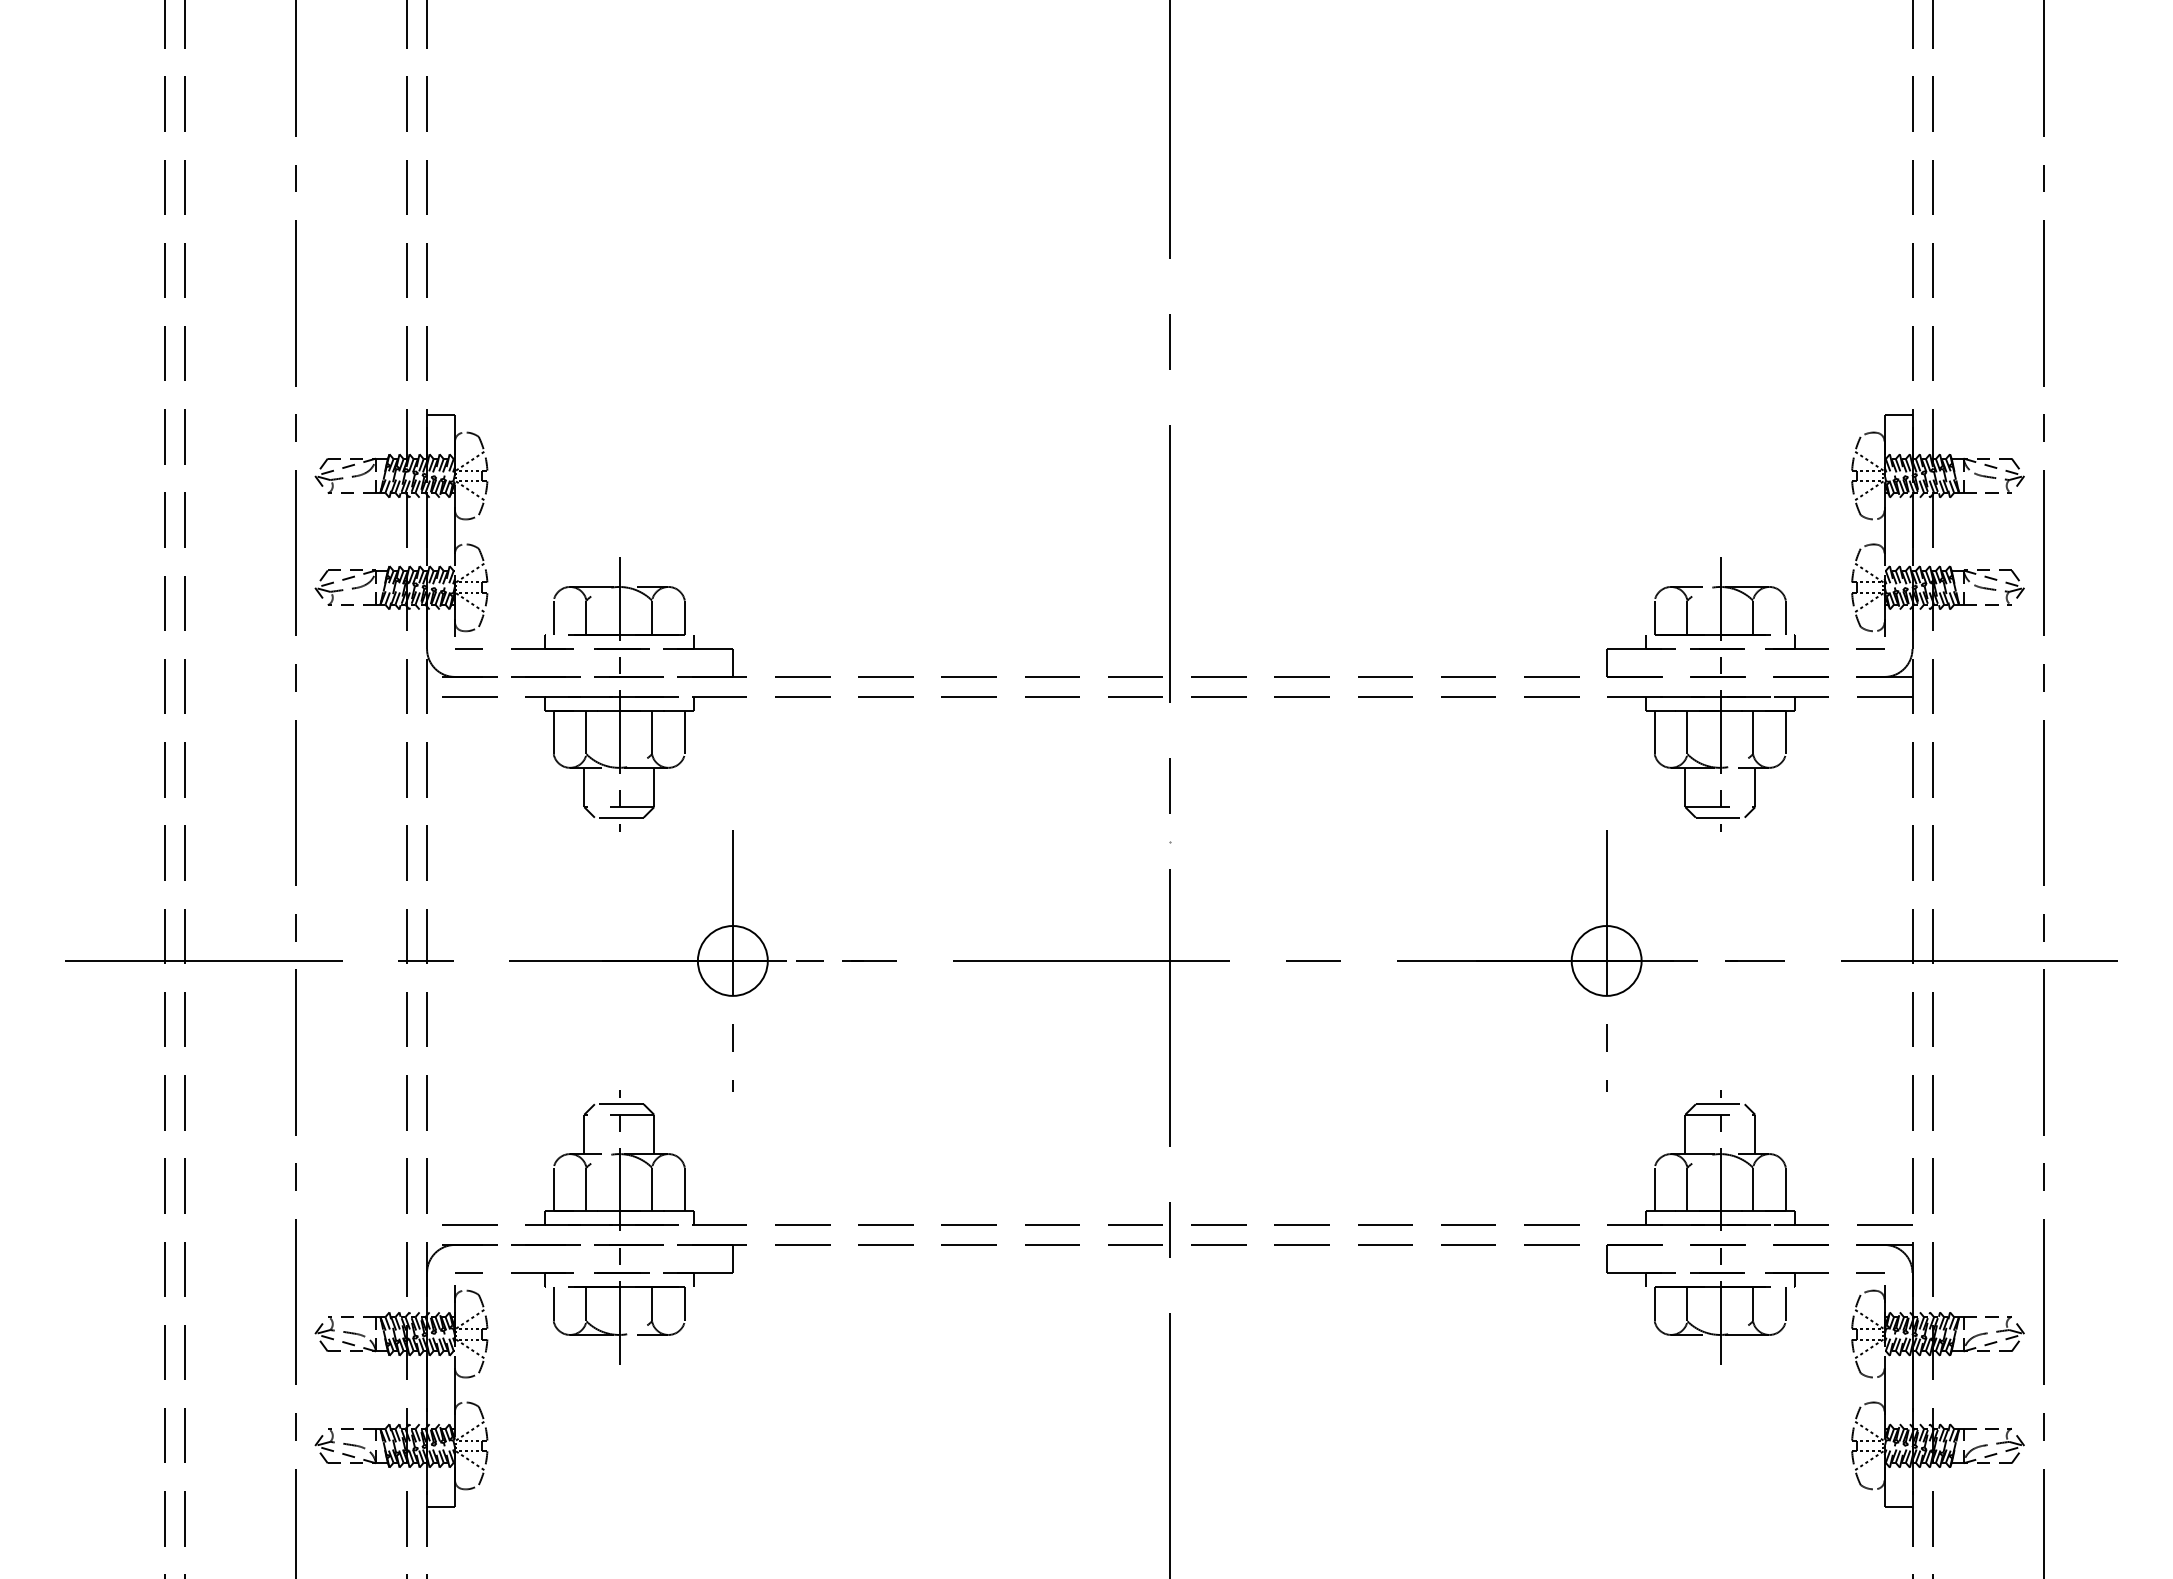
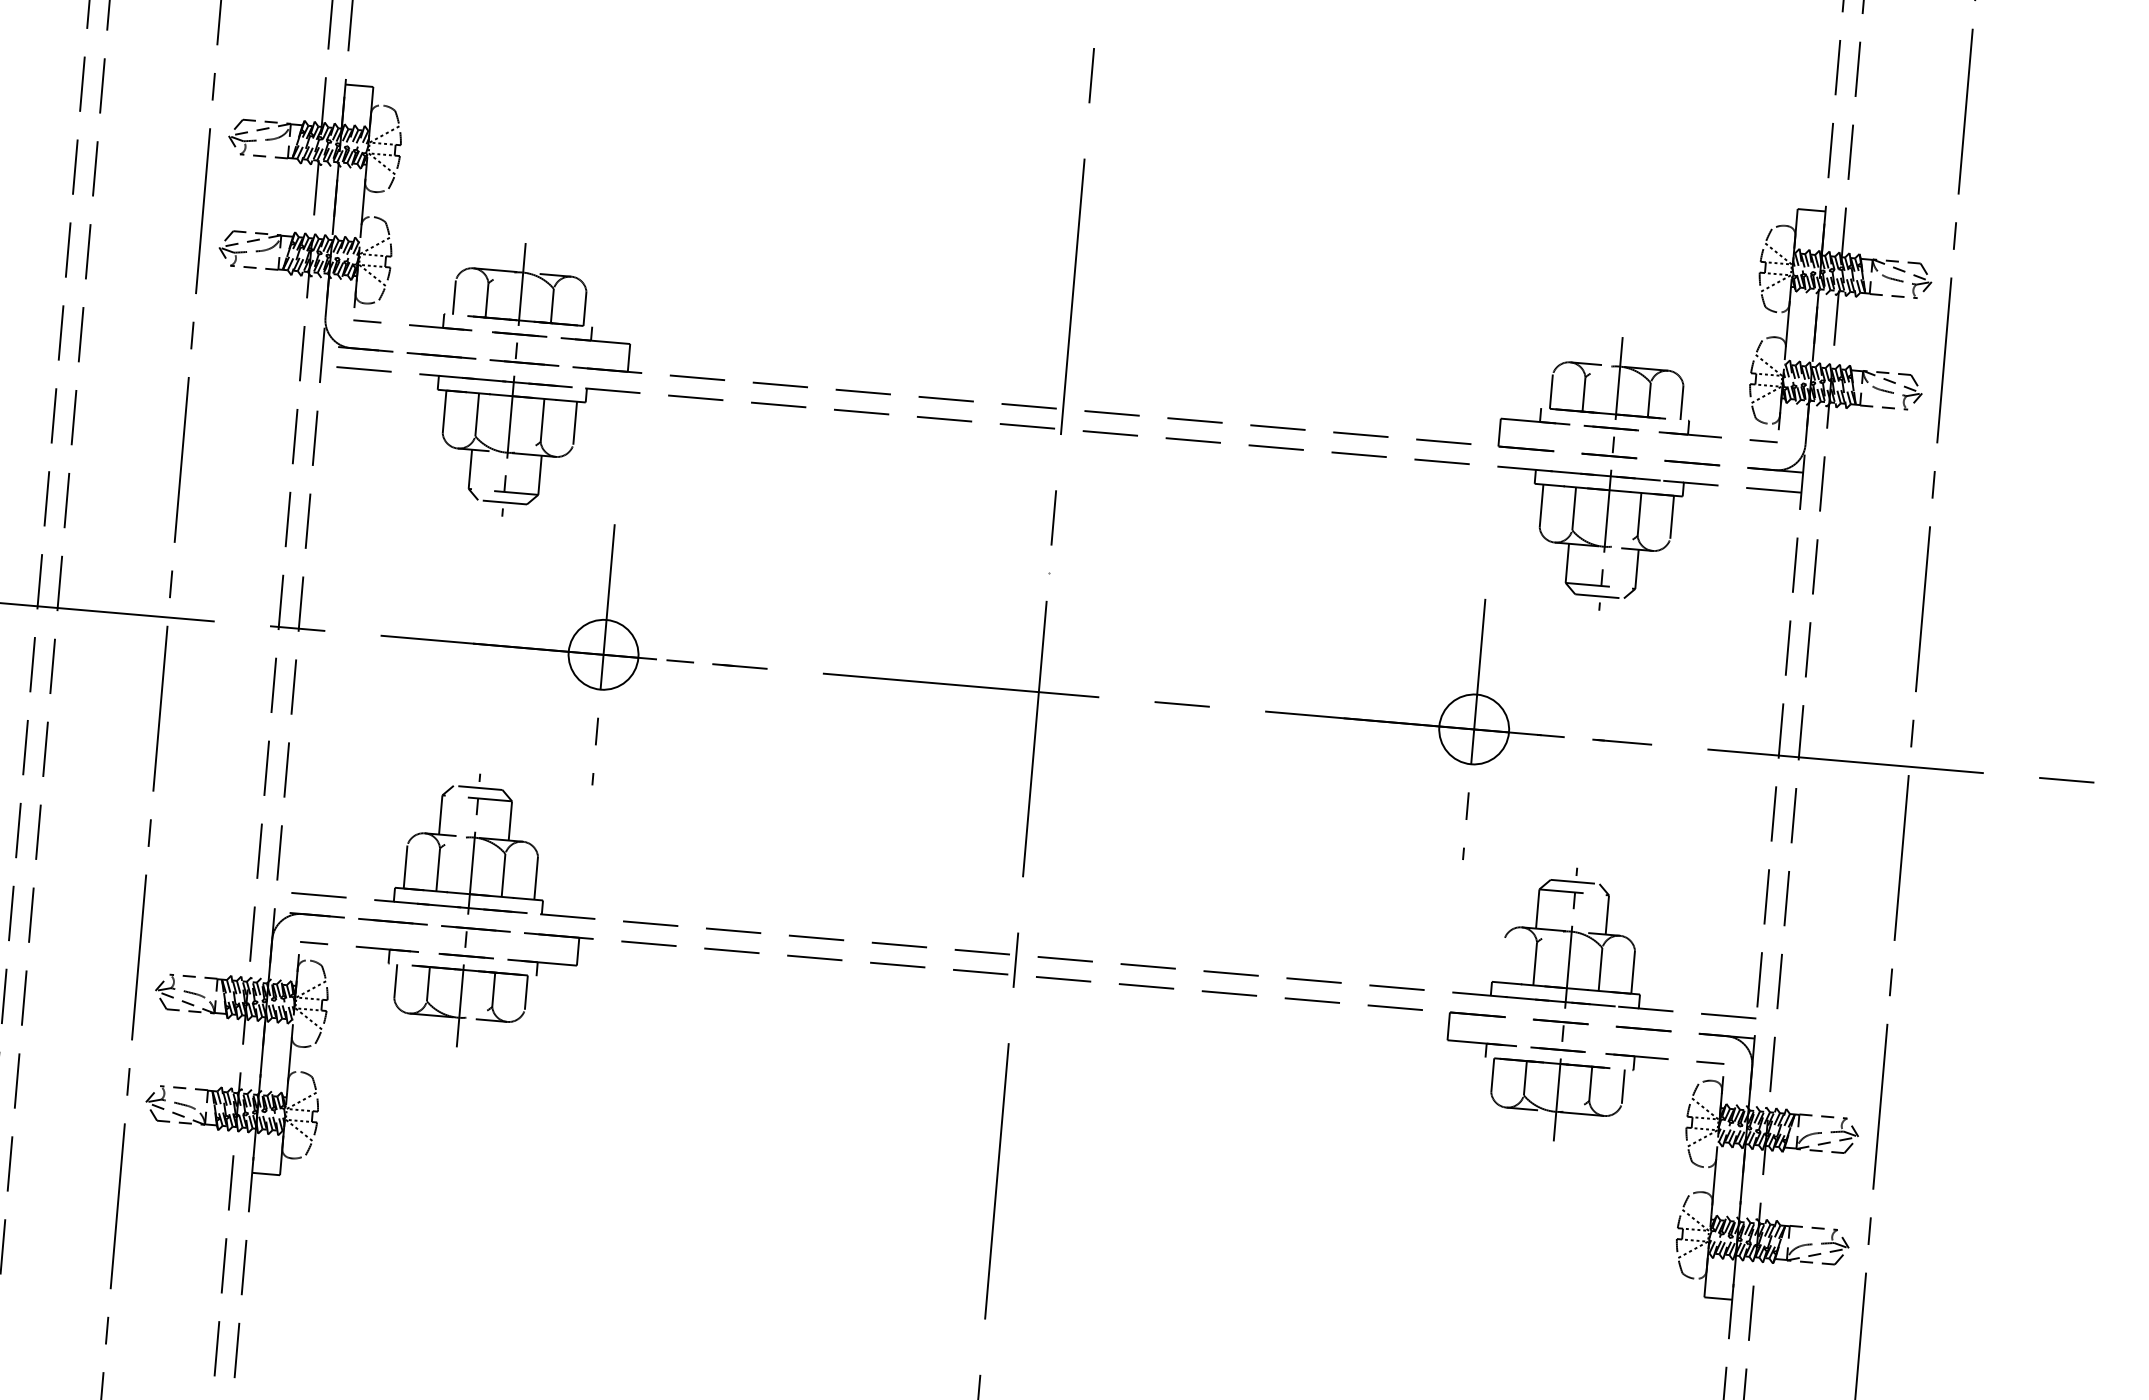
line: (1654, 1188) -> (1502, 960), removed

